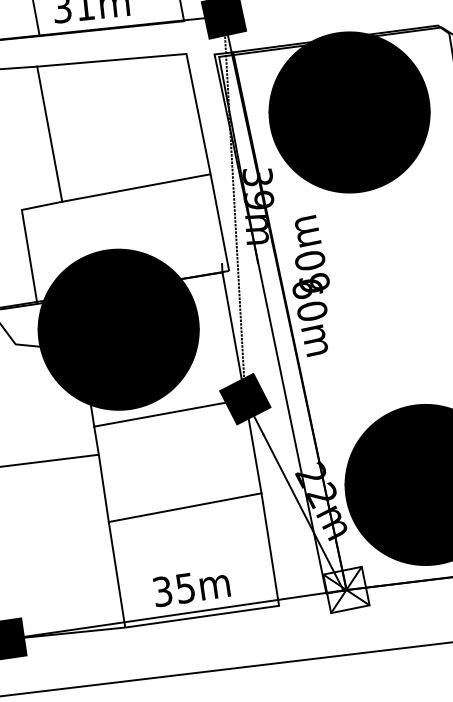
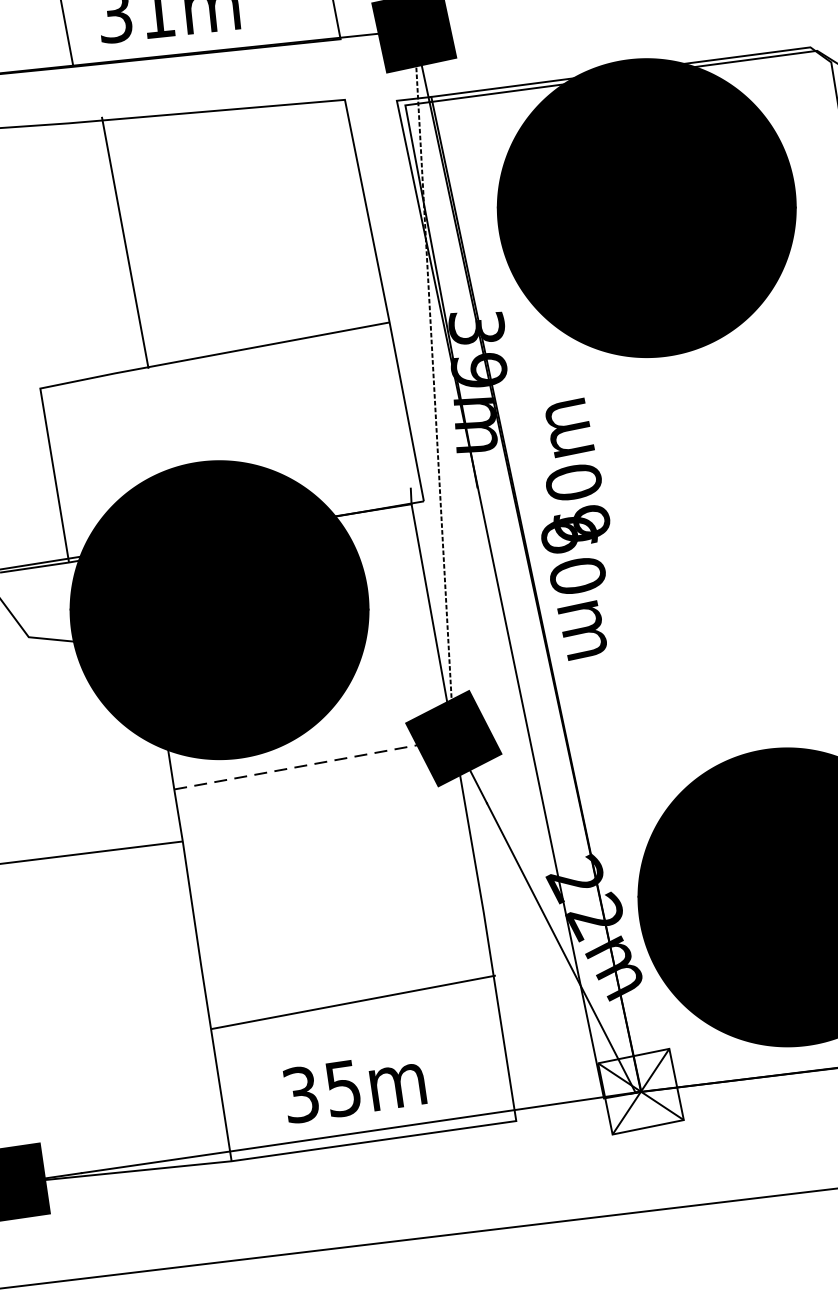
line: (49, 133) -> (124, 241), moved
line: (169, 412) -> (313, 763), solid -> dashed
line: (184, 507) -> (352, 1002), moved

